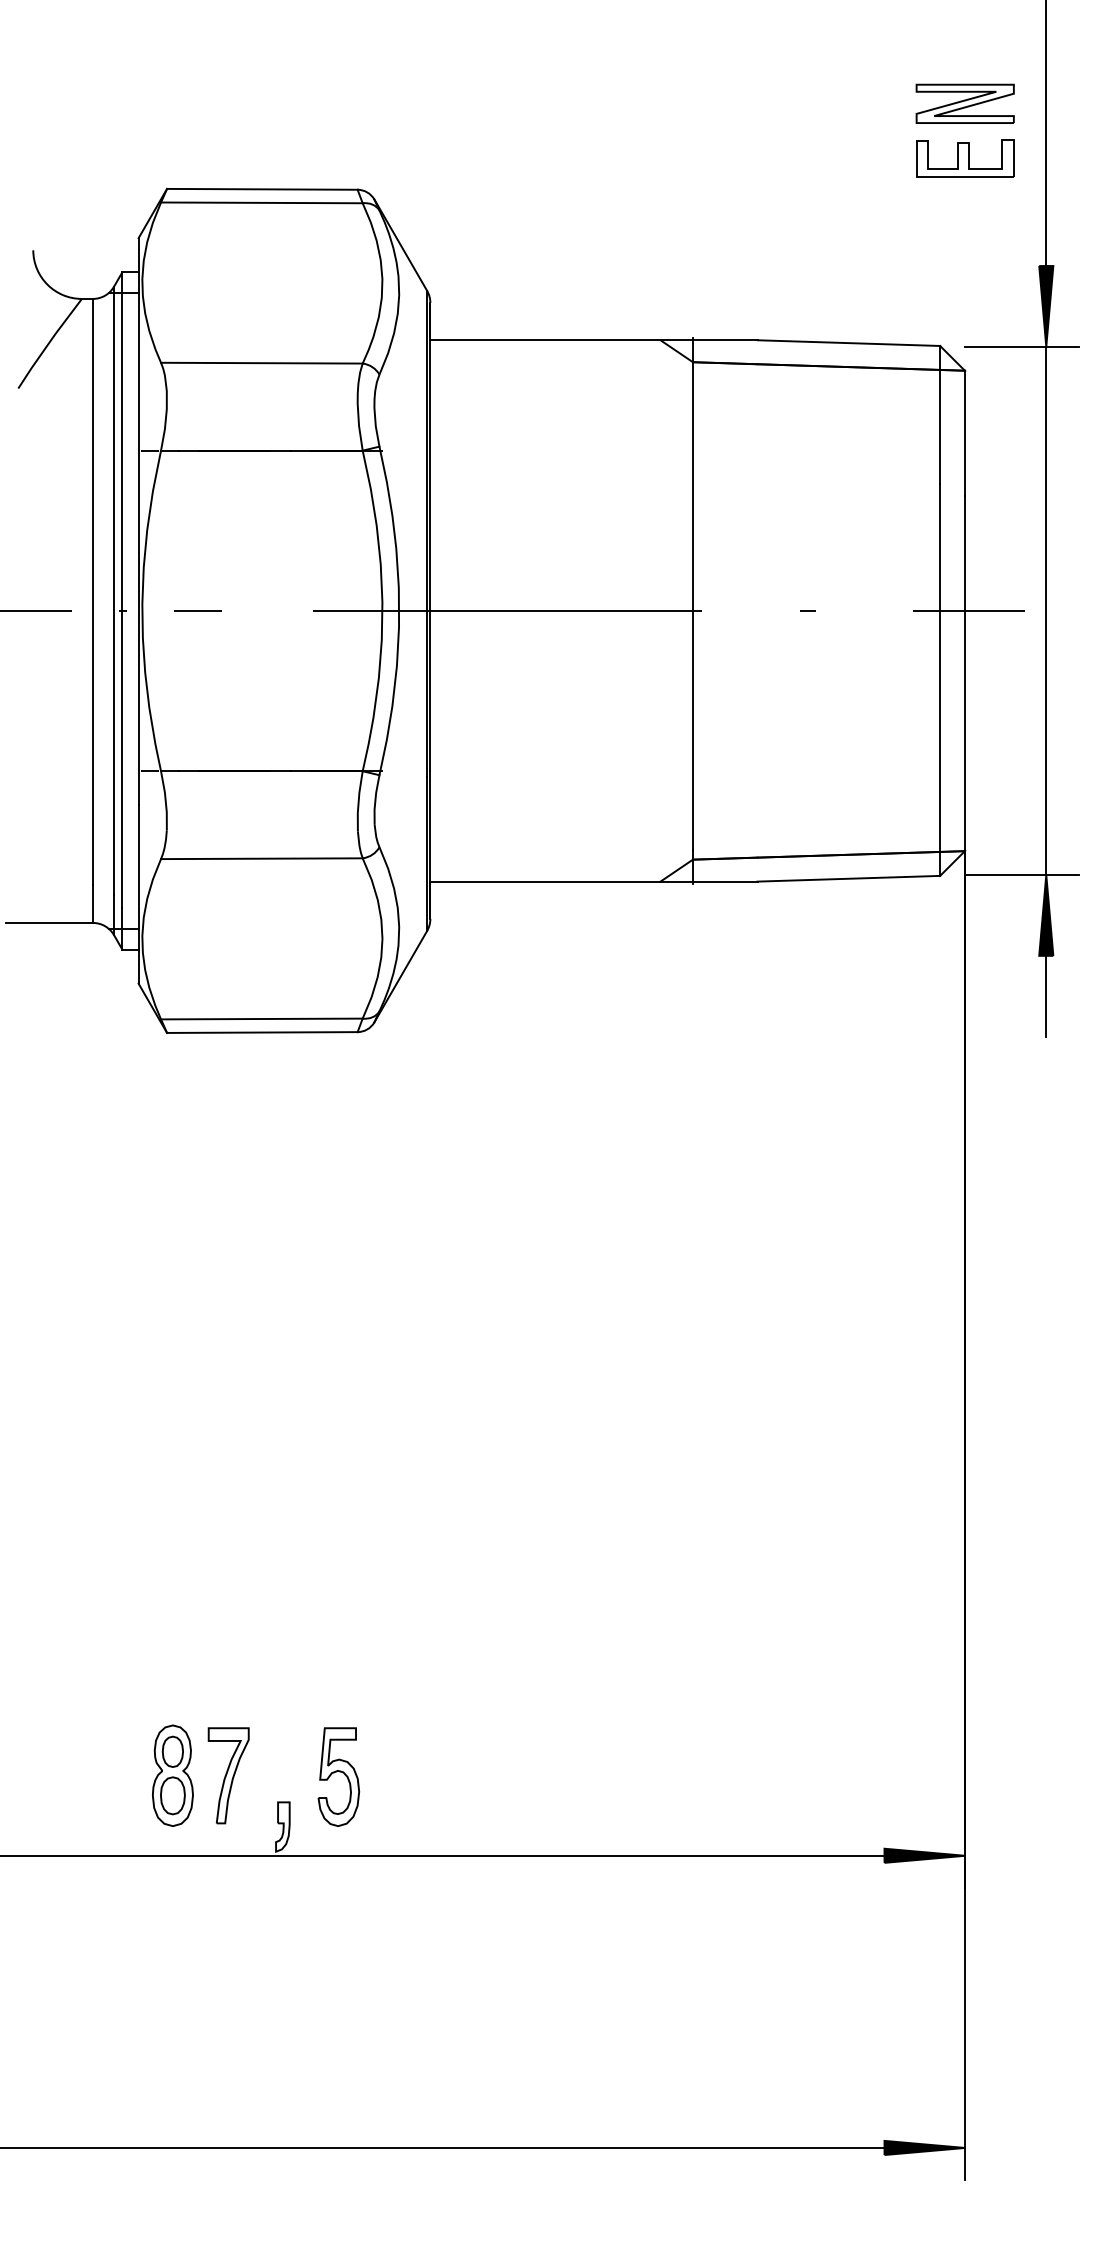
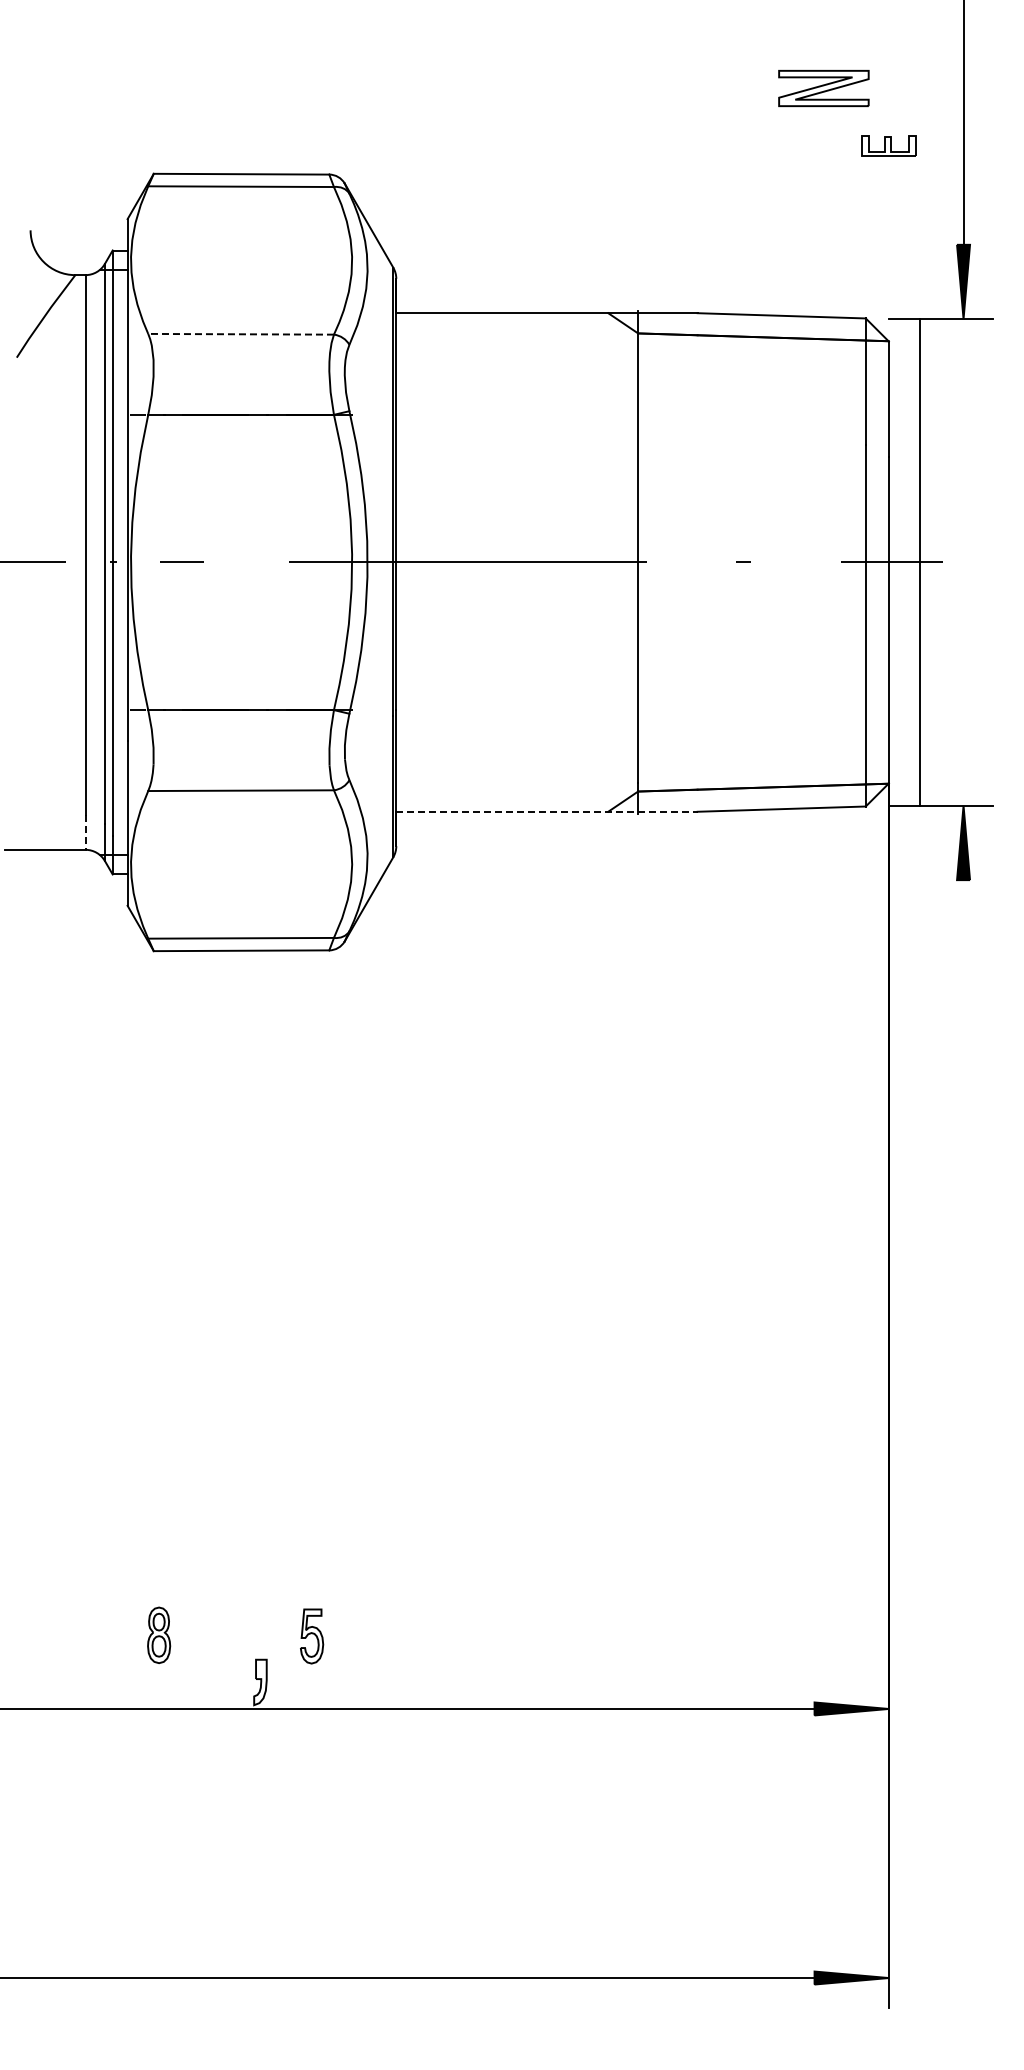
part: (964, 103) -> (823, 88), moved
part: (964, 158) -> (888, 145), size x0.6
line: (262, 363) -> (241, 334), solid -> dashed
line: (1046, 610) -> (919, 562), moved
line: (593, 881) -> (546, 811), solid -> dashed
line: (92, 904) -> (85, 832), solid -> dashed
line: (1046, 996) -> (963, 917), removed
part: (228, 1774) -> (210, 1634), removed
part: (172, 1776) -> (158, 1635), size x0.6
part: (338, 1777) -> (311, 1636), size x0.6

